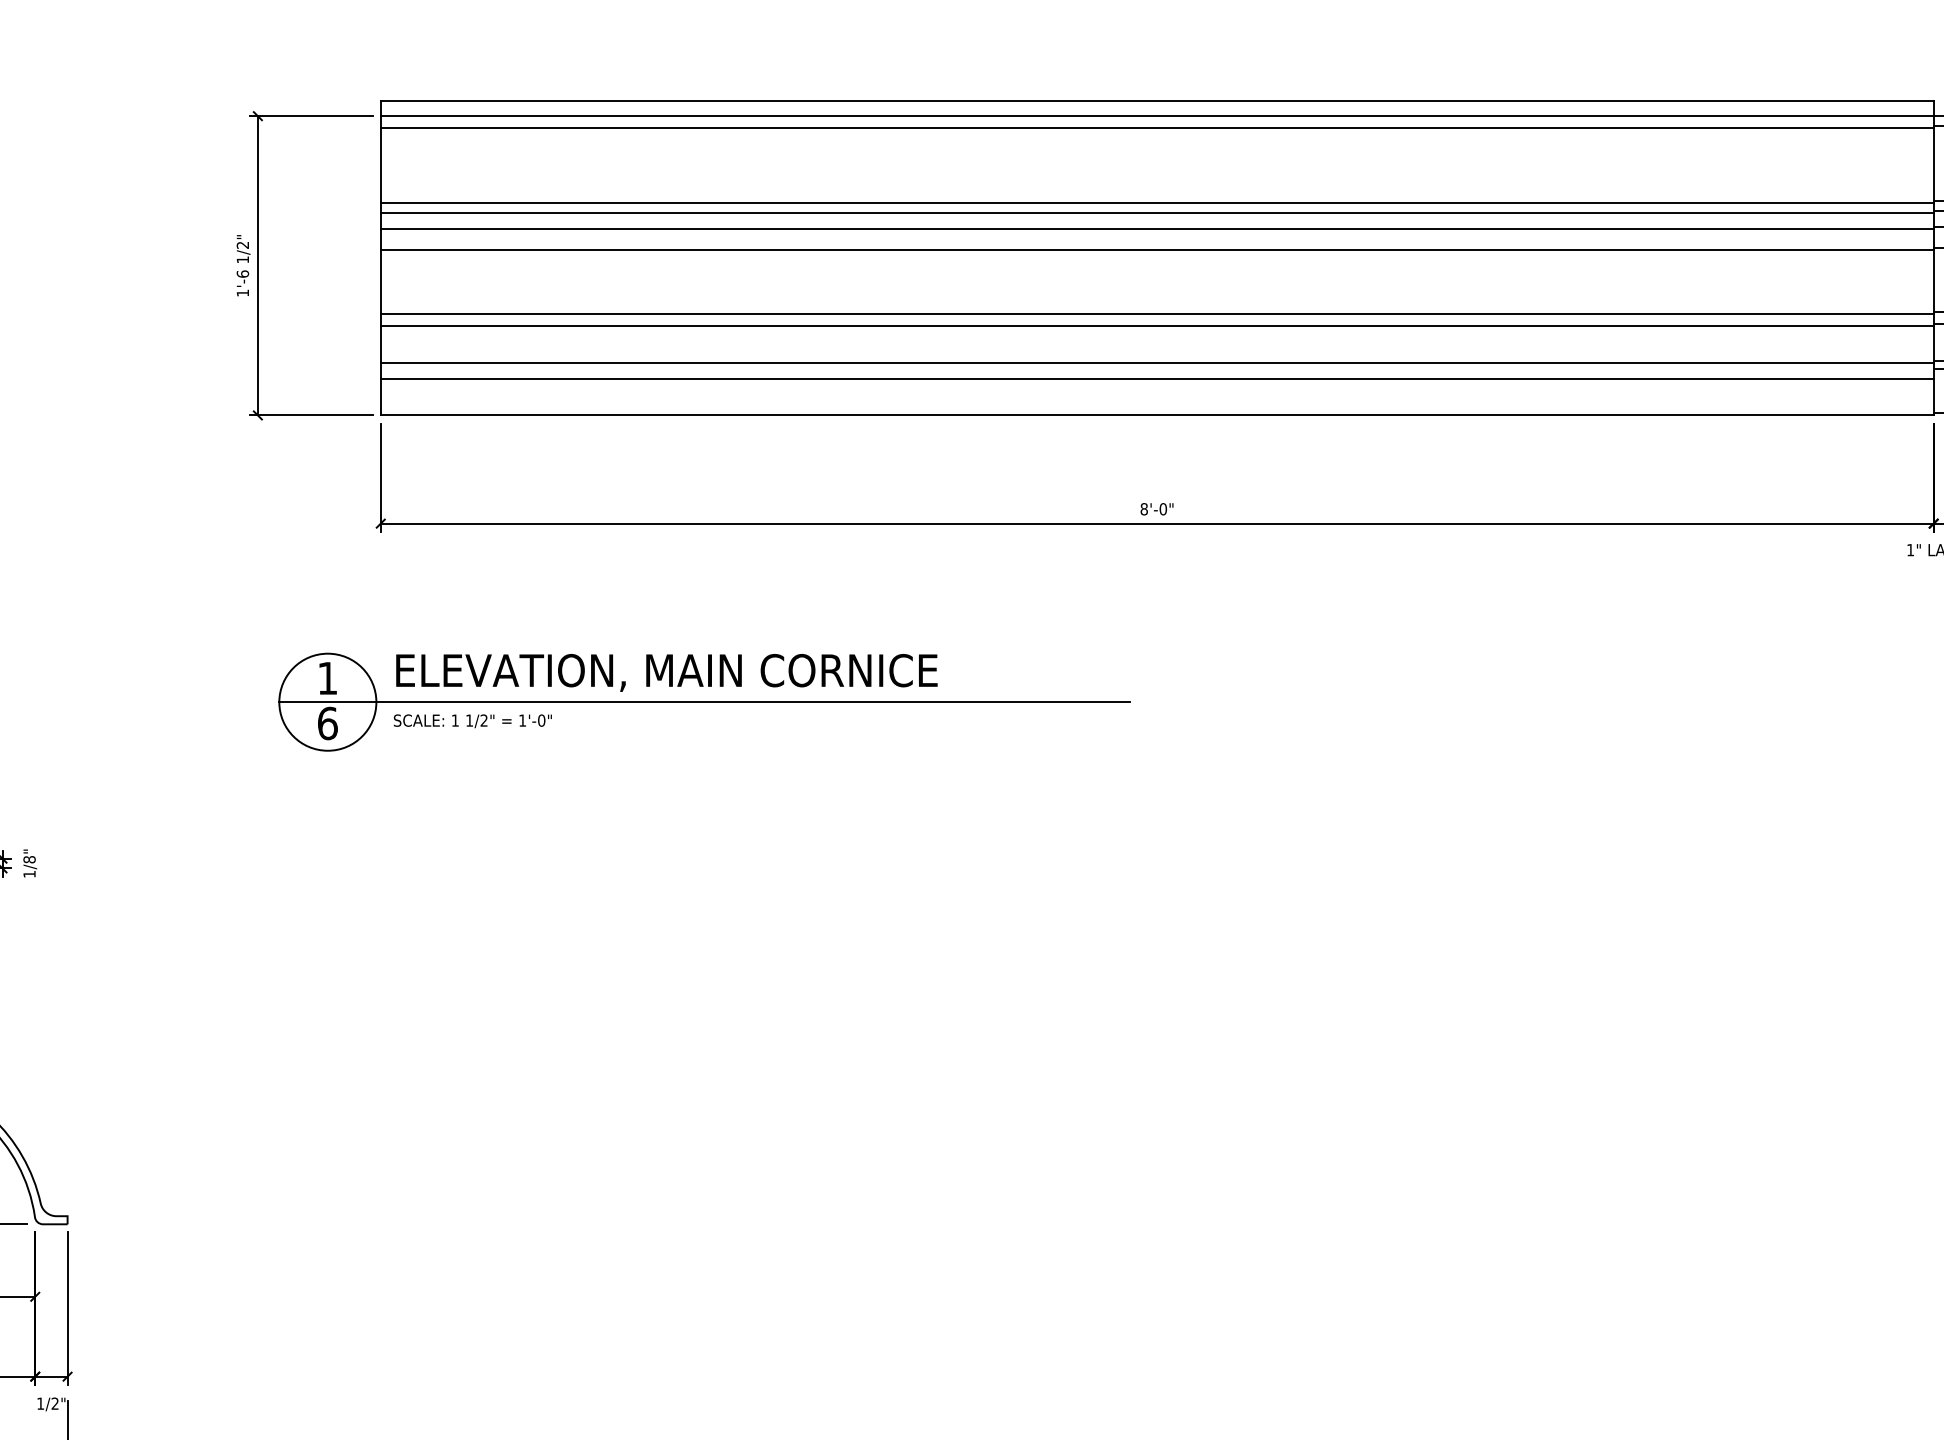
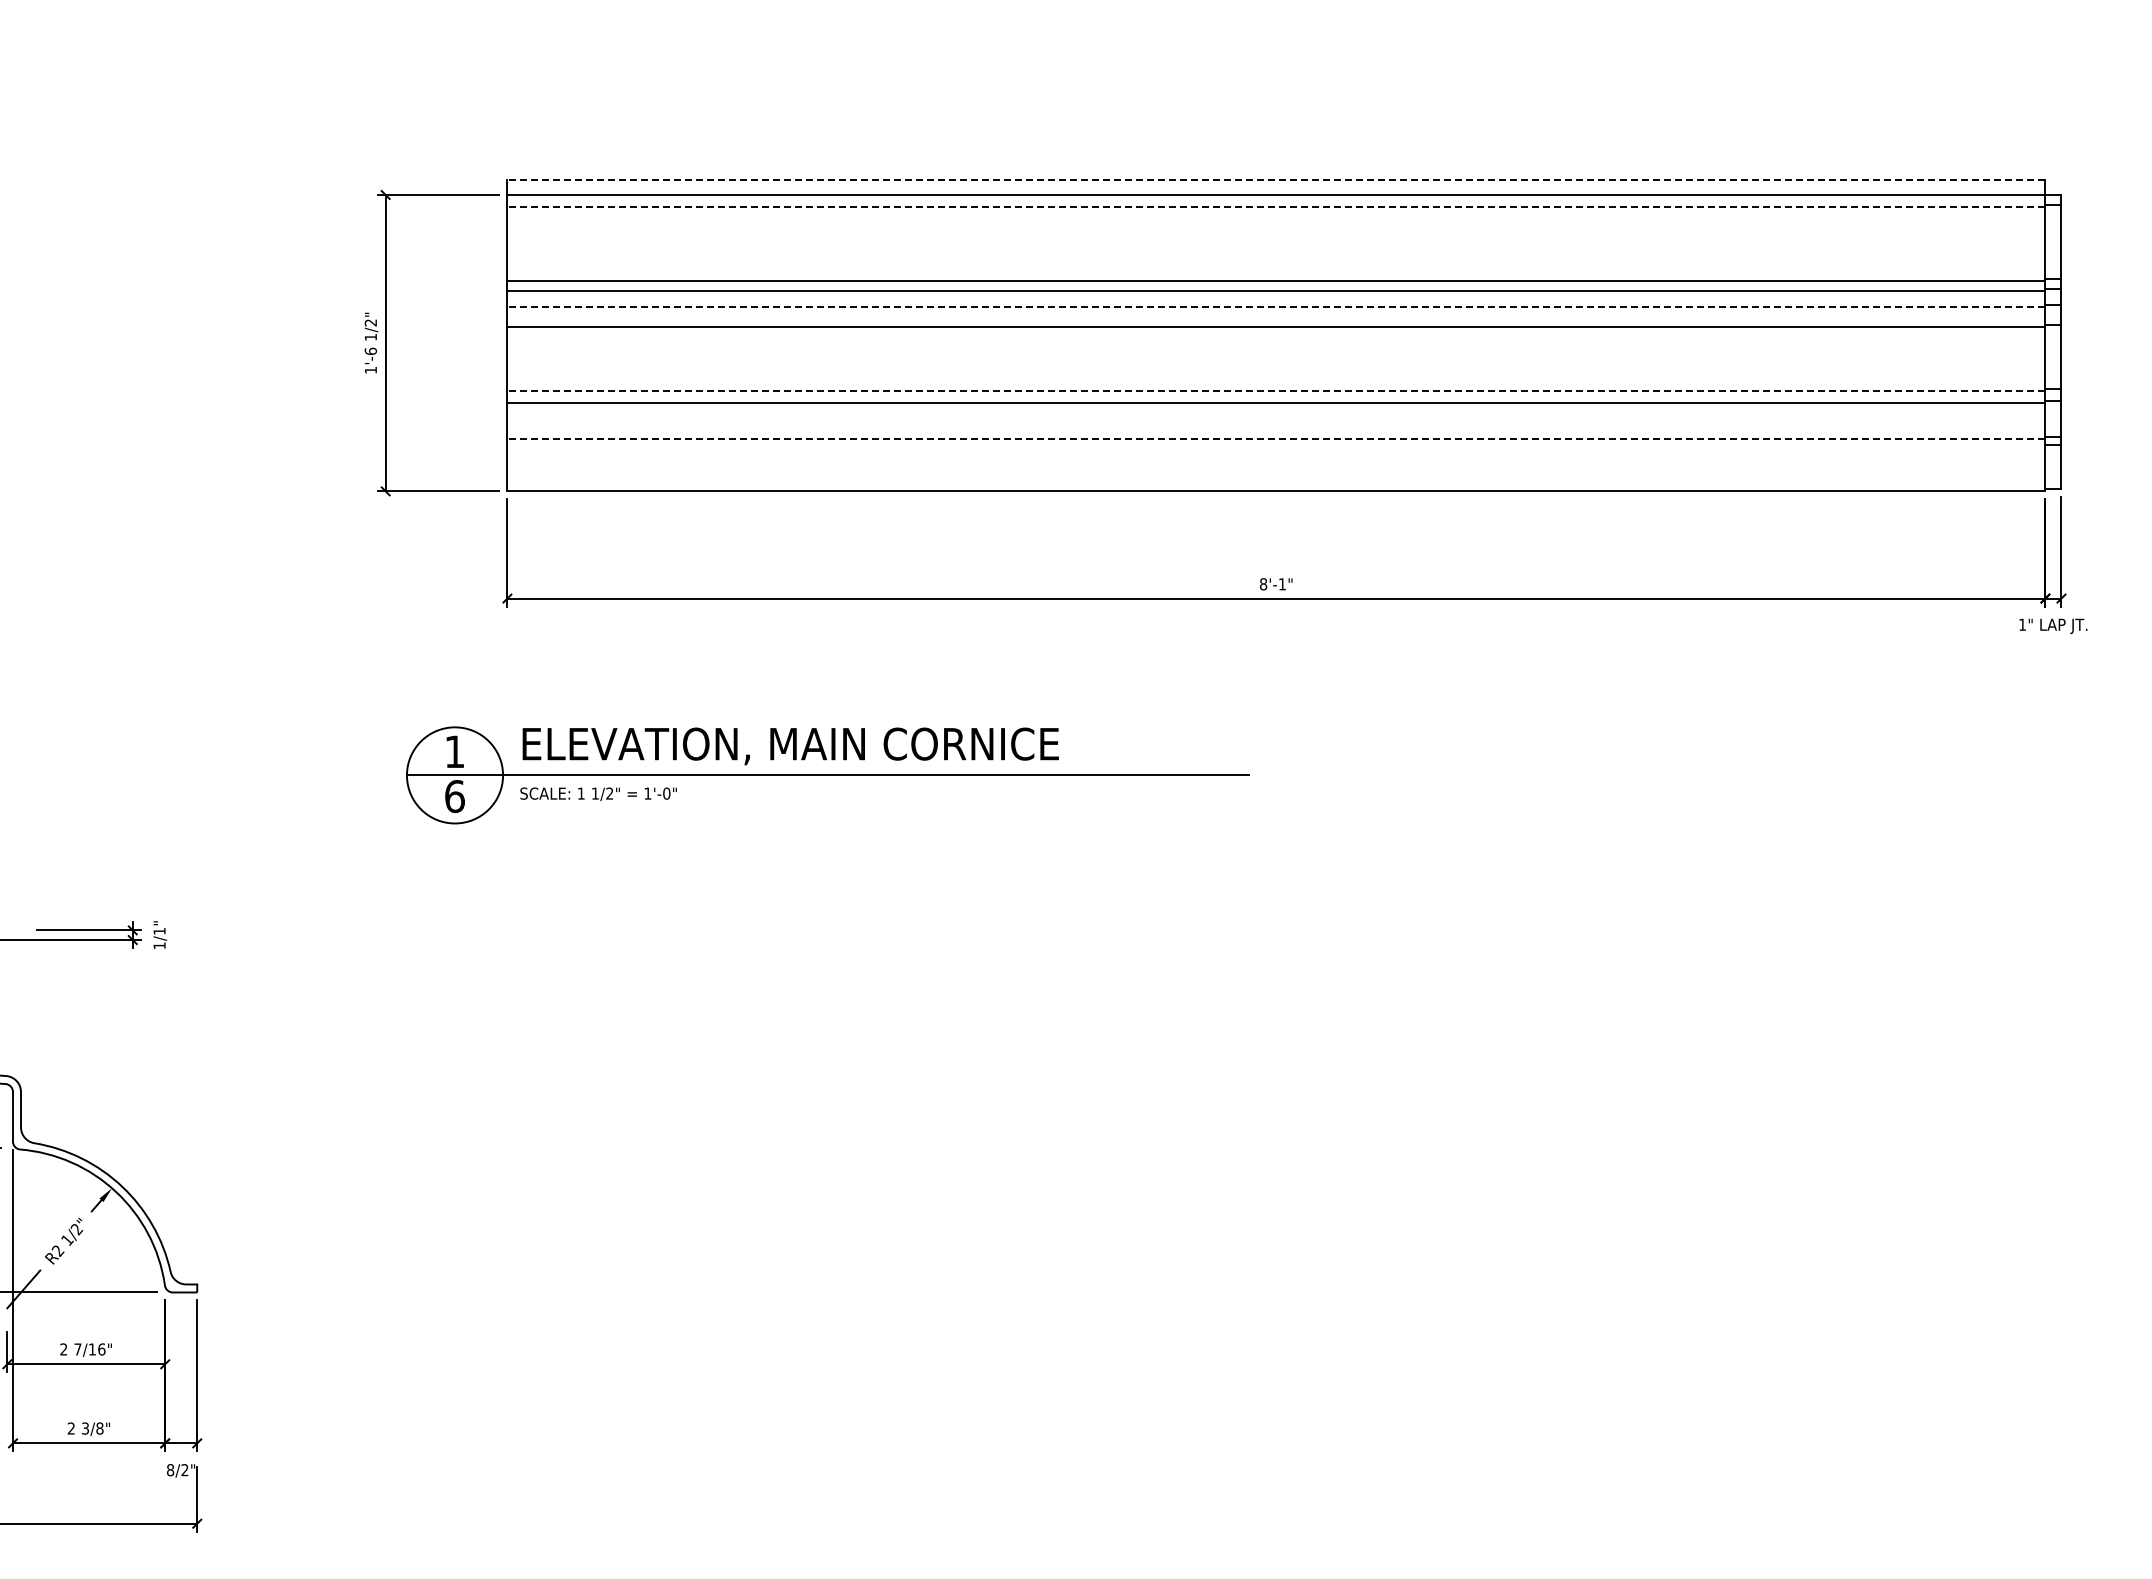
line: (1156, 100) -> (1275, 179), solid -> dashed
line: (1156, 128) -> (1275, 207), solid -> dashed
line: (1156, 229) -> (1275, 307), solid -> dashed
line: (1156, 314) -> (1275, 391), solid -> dashed
line: (1156, 363) -> (1275, 439), solid -> dashed
line: (1157, 379) -> (1276, 455), removed
text: (1163, 509) -> (1282, 584), 8'-0" -> 8'-1"
text: (29, 858) -> (159, 930), 1/8" -> 1/1"
text: (40, 1404) -> (170, 1470), 1/2" -> 8/2"

